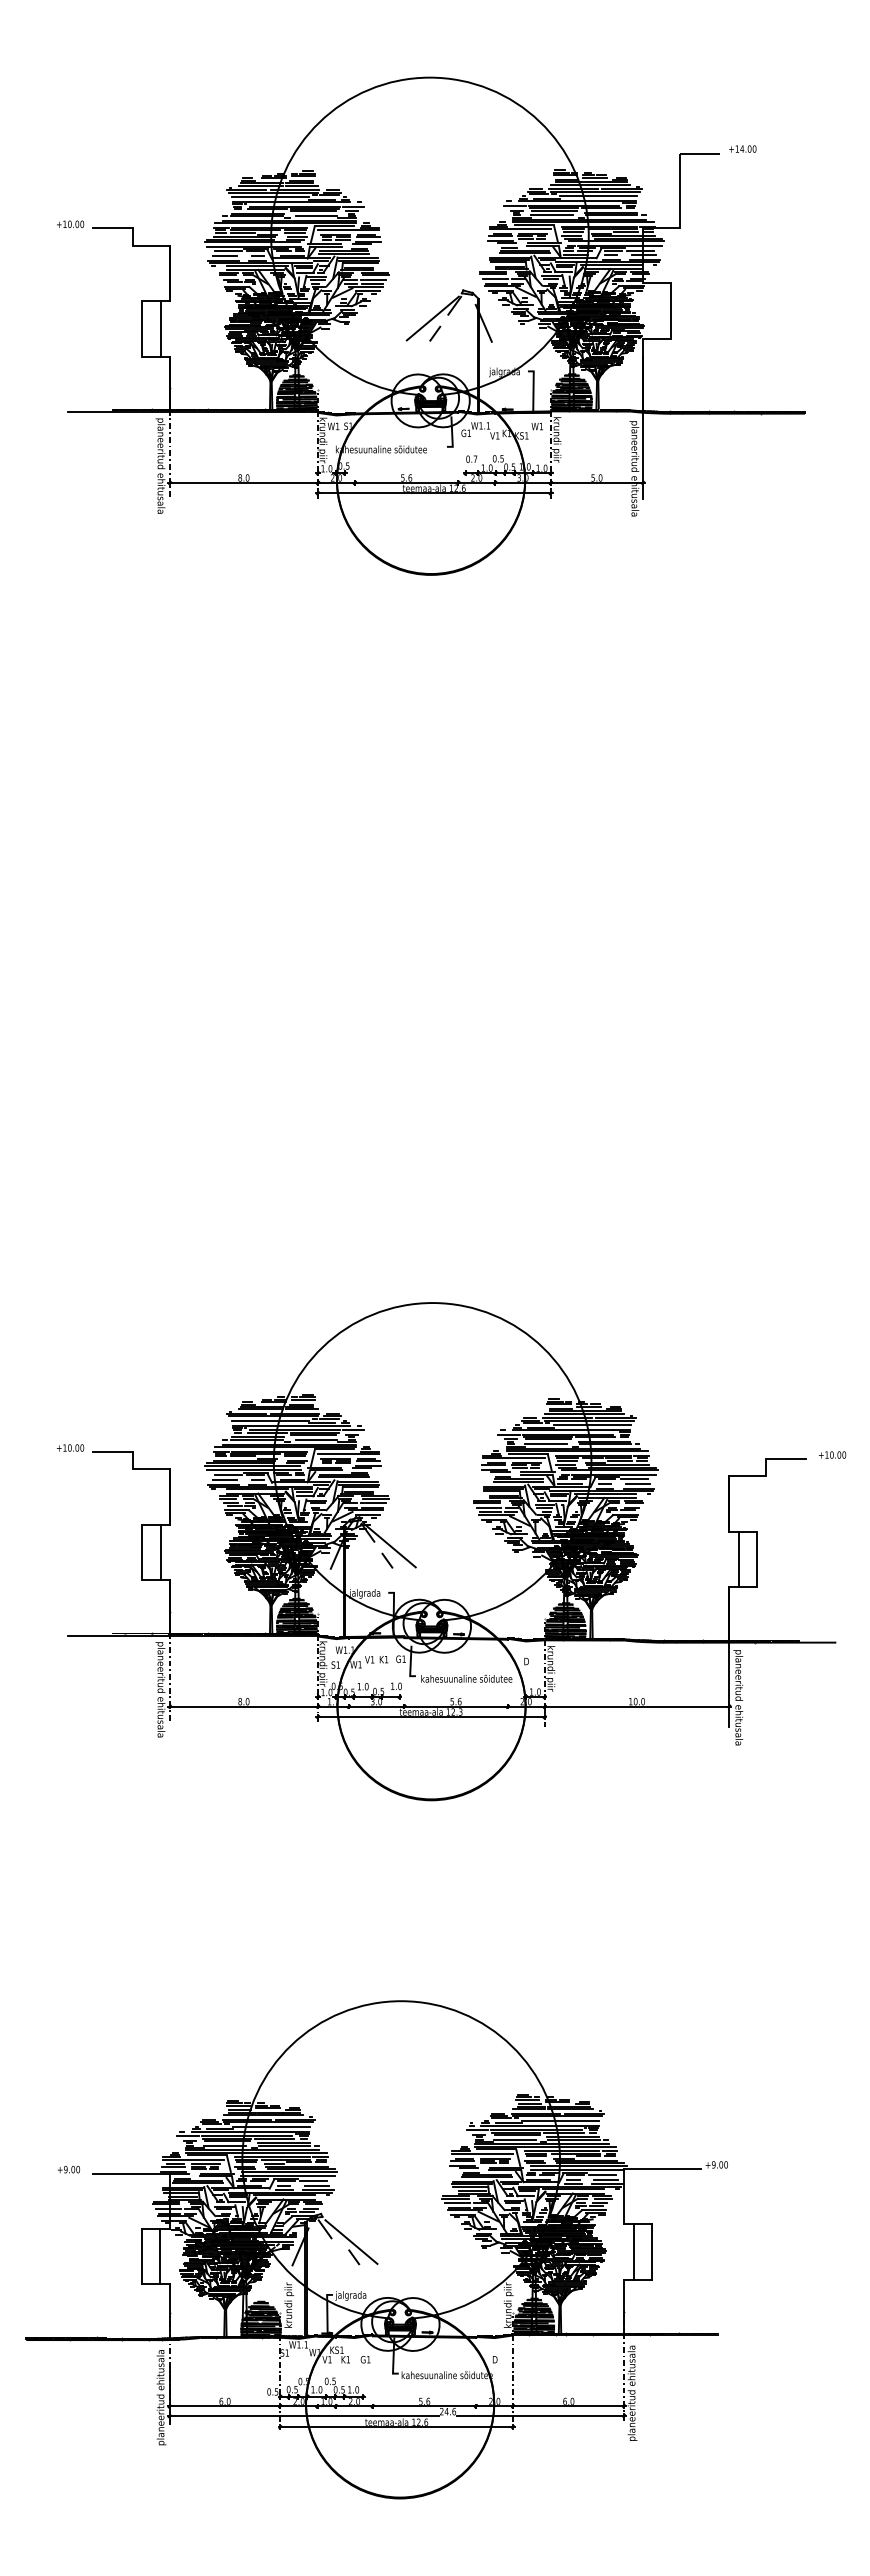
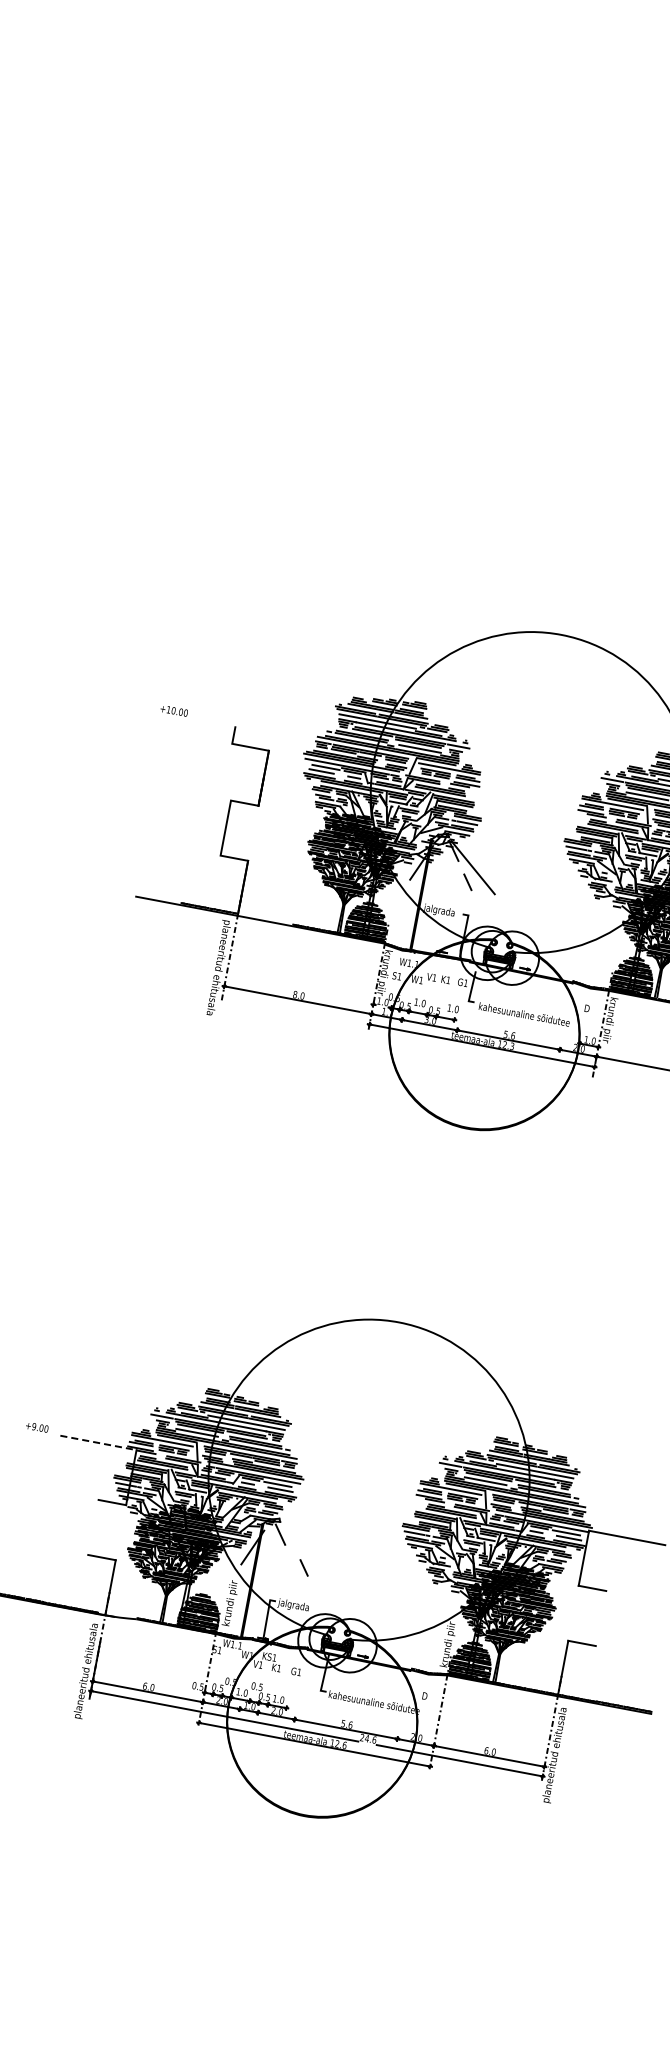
line: (112, 1451) -> (215, 722), removed
line: (160, 1552) -> (244, 831), removed
hatch: (195, 1633) -> (263, 918), removed
line: (131, 2173) -> (98, 1442), solid -> dashed
line: (351, 2241) -> (304, 1551), removed
line: (633, 2251) -> (582, 1614), removed
line: (652, 2251) -> (601, 1618), removed
line: (141, 2256) -> (93, 1527), removed
line: (160, 2256) -> (111, 1530), removed
hatch: (173, 2338) -> (109, 1614), removed

